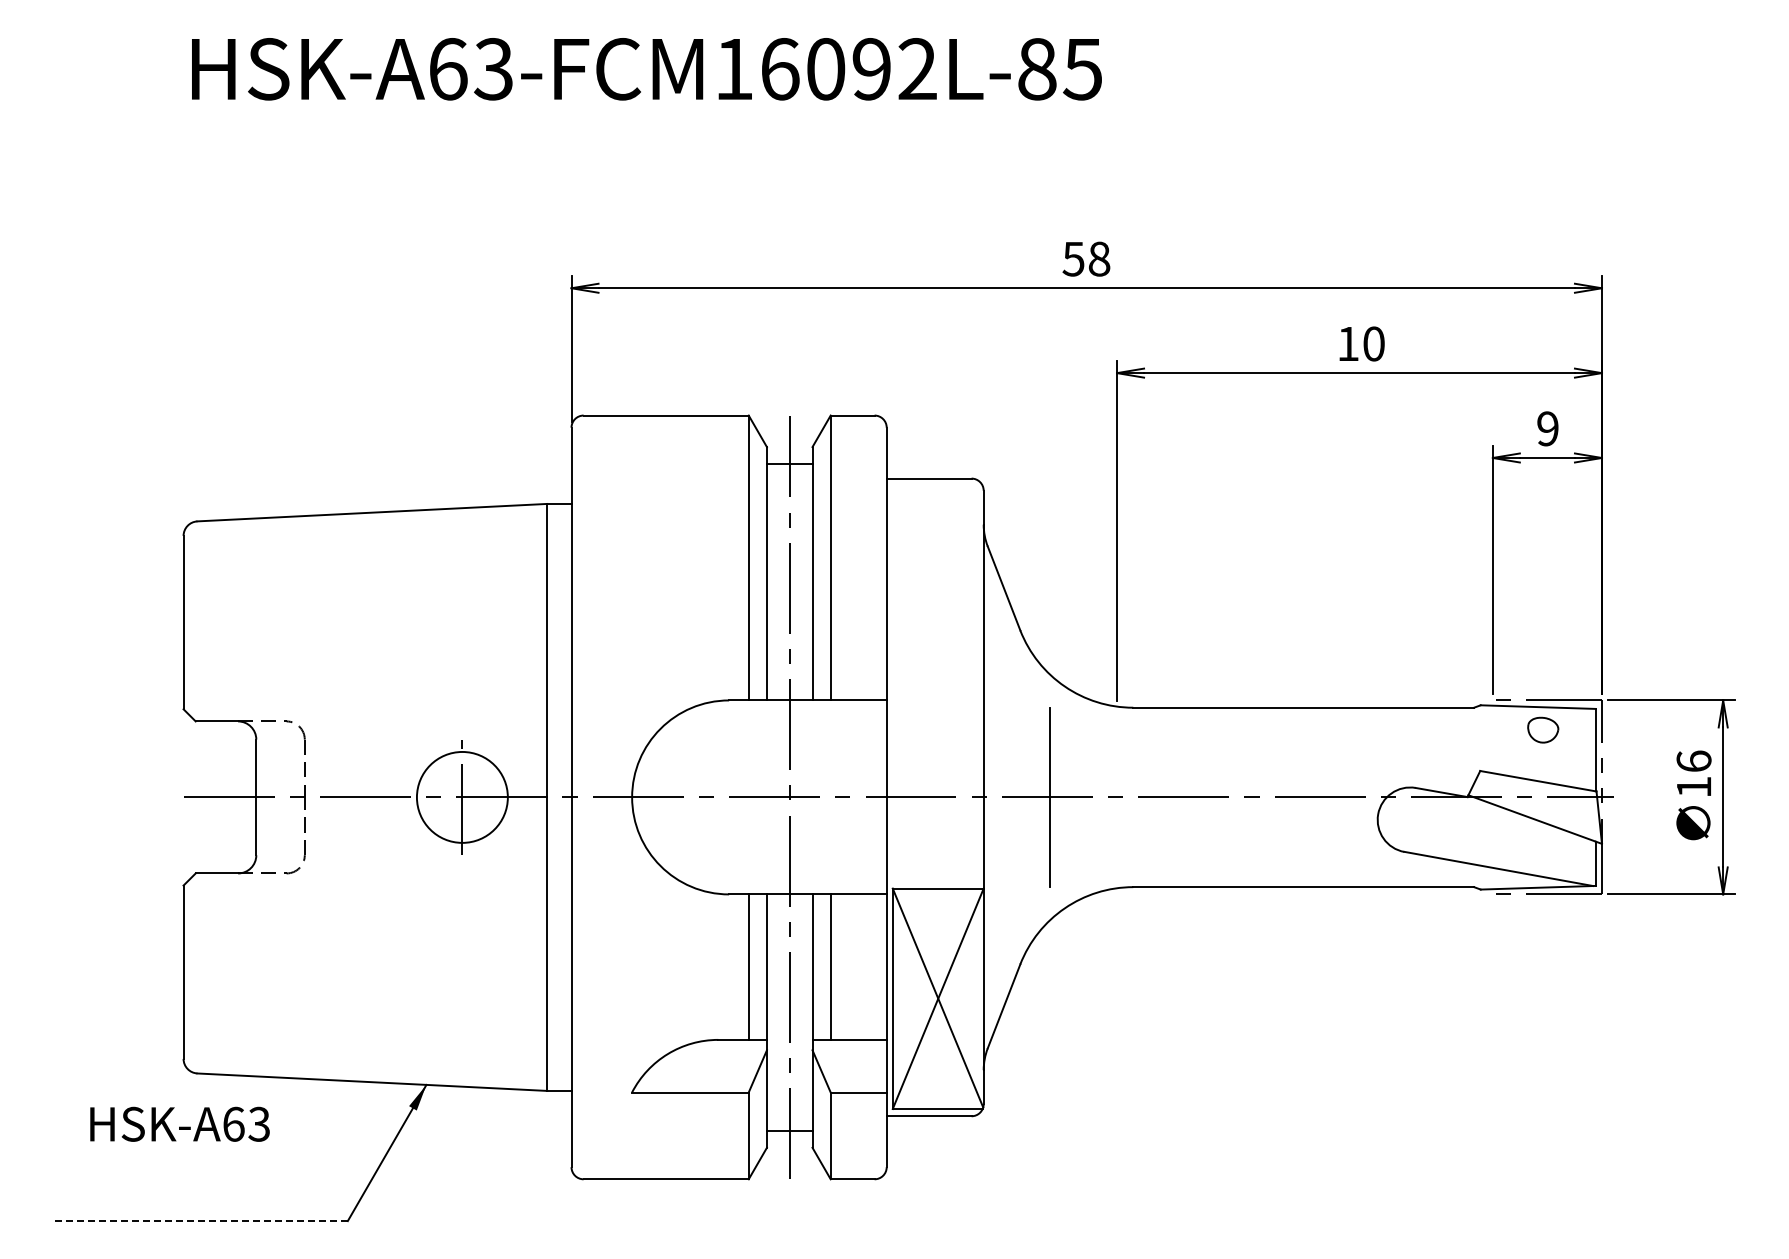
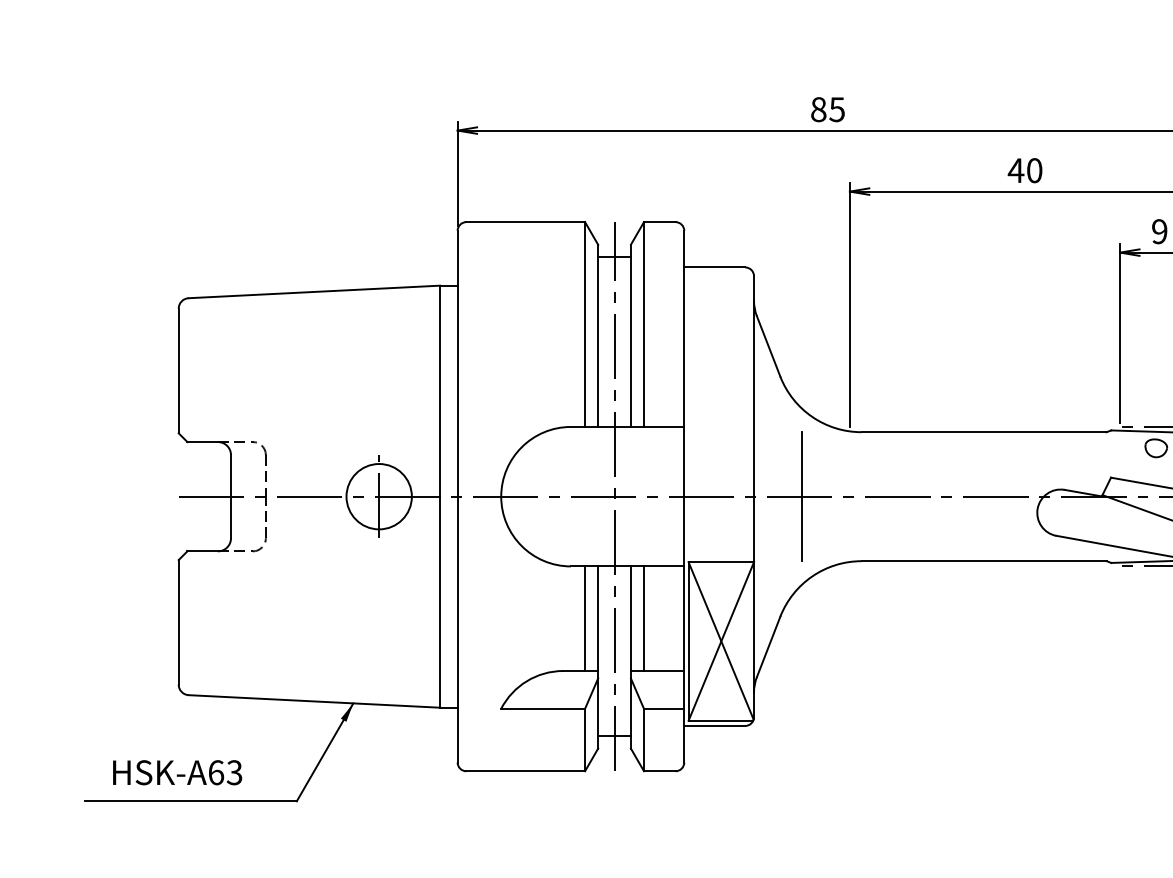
text: (1086, 258) -> (827, 109), 58 -> 85
text: (1347, 343) -> (1015, 170), 10 -> 40
text: (179, 1123) -> (177, 772), moved
line: (200, 1221) -> (190, 801), dashed -> solid

